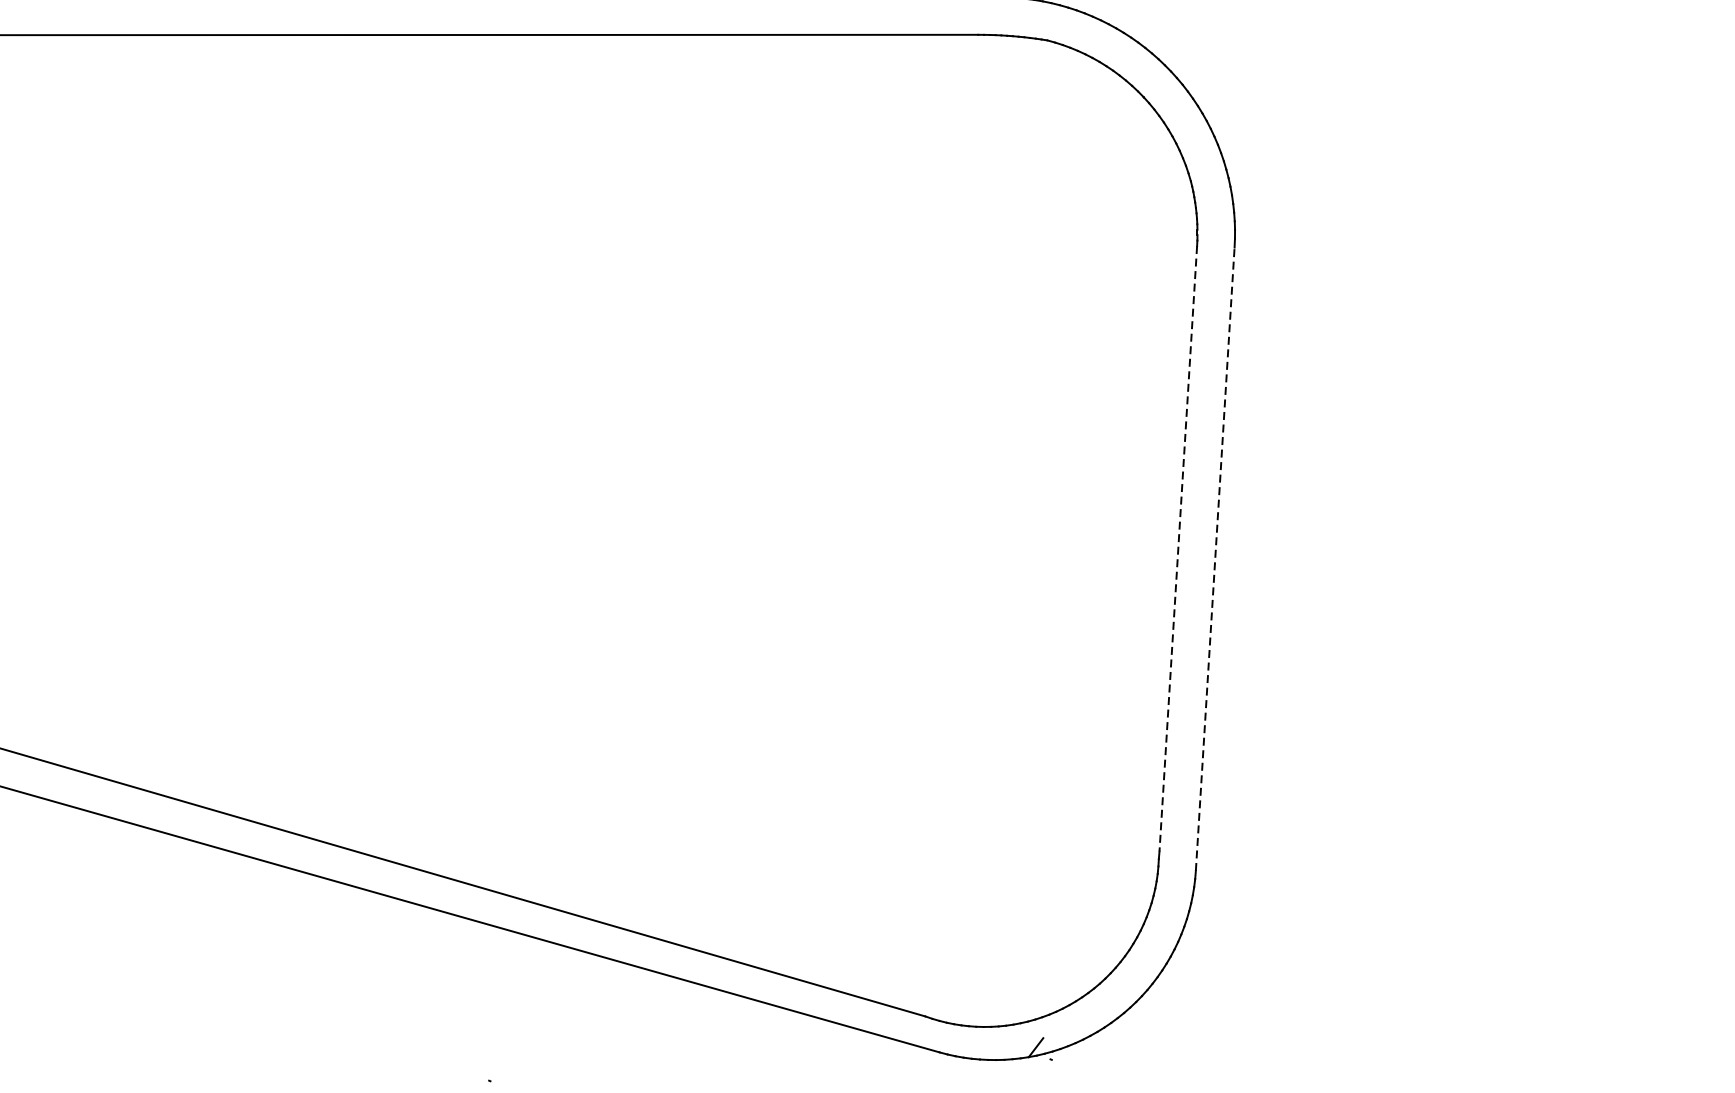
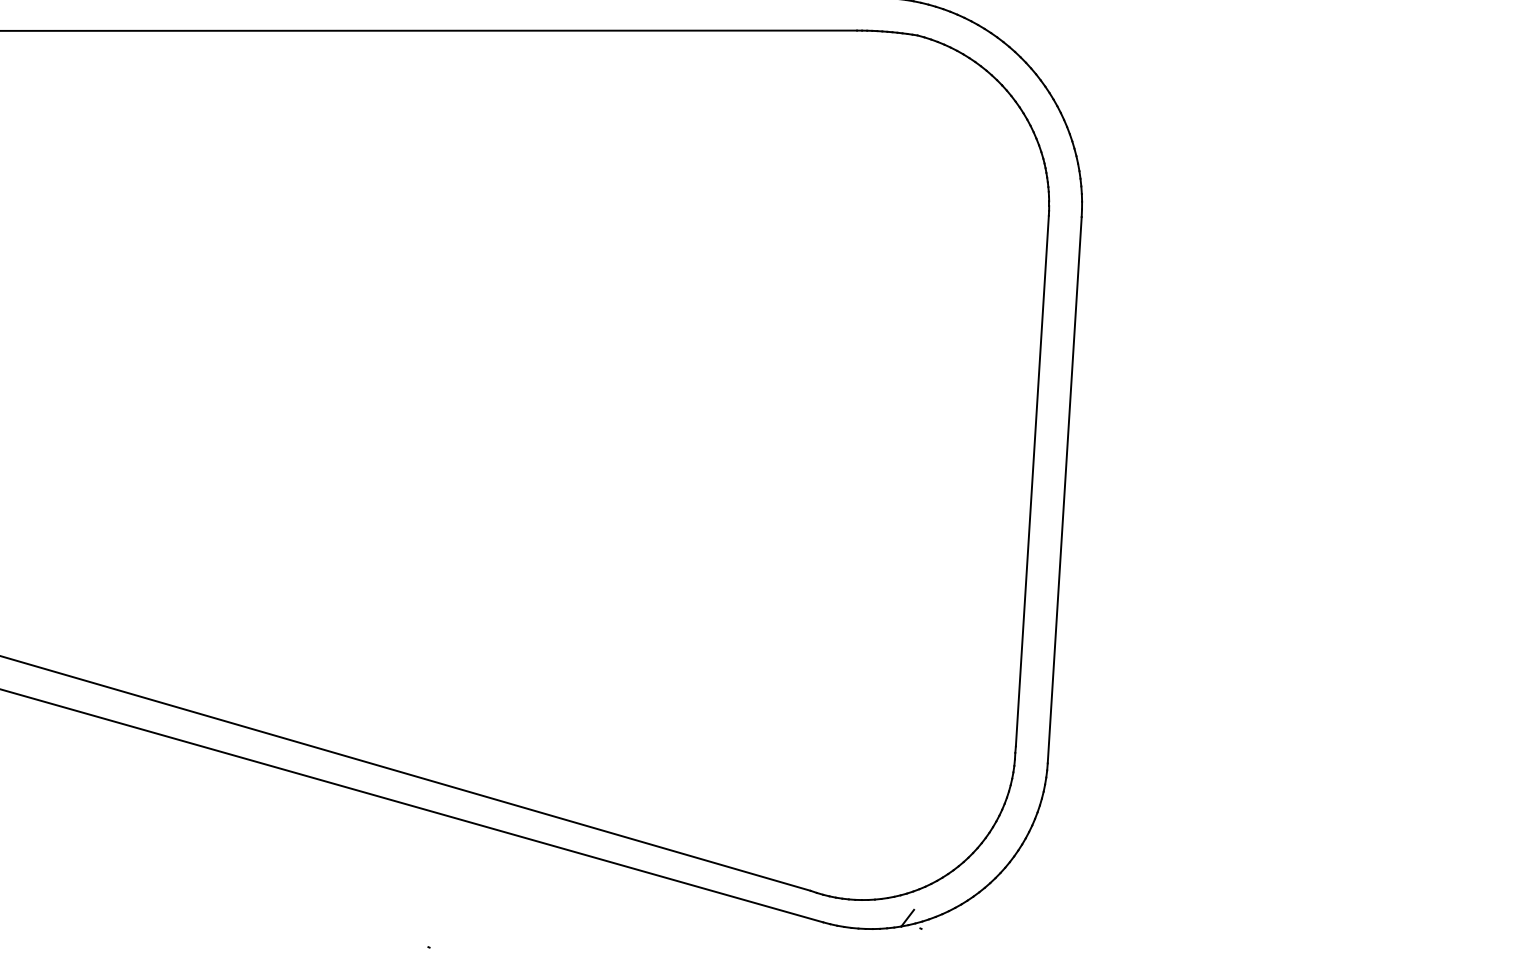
line: (1178, 549) -> (1032, 481), dashed -> solid
line: (1214, 559) -> (1064, 490), dashed -> solid

